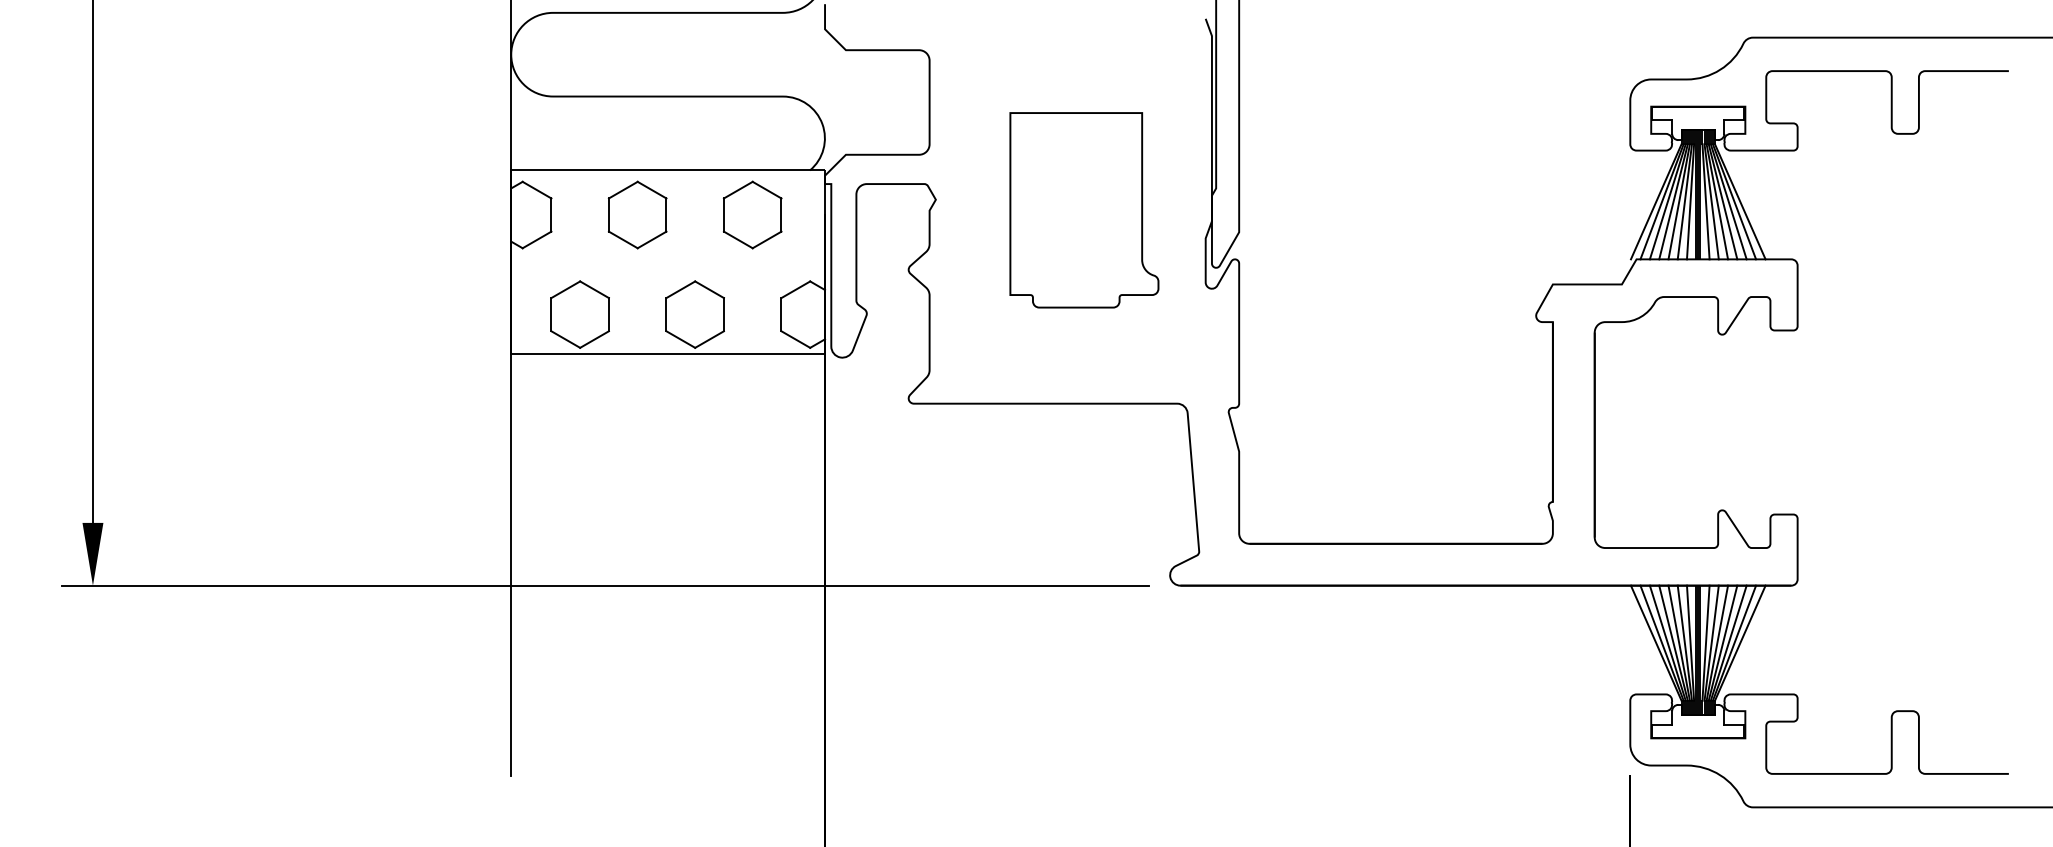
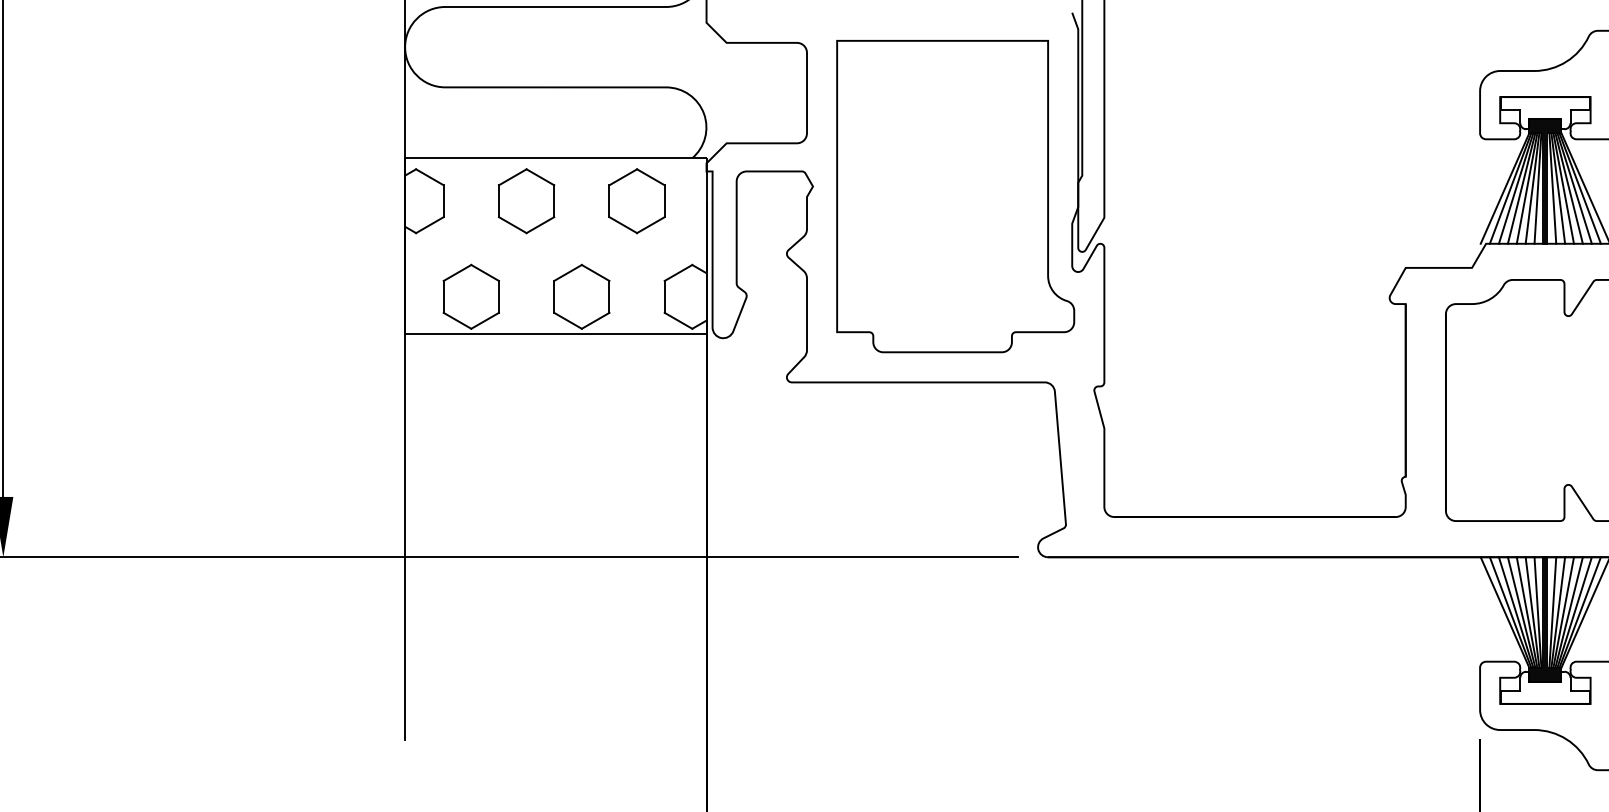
part: (1084, 210) -> (955, 196), size x1.67

